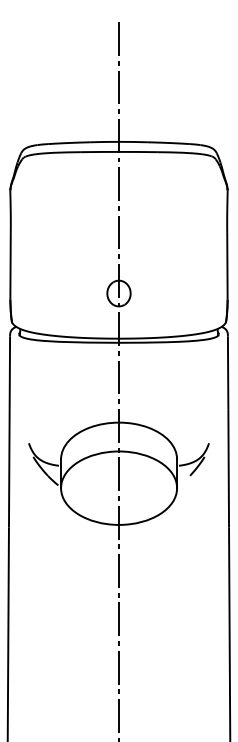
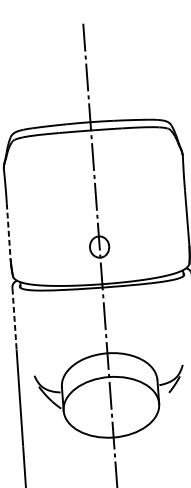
line: (10, 266) -> (8, 231), solid -> dashed
line: (9, 373) -> (14, 319), solid -> dashed

